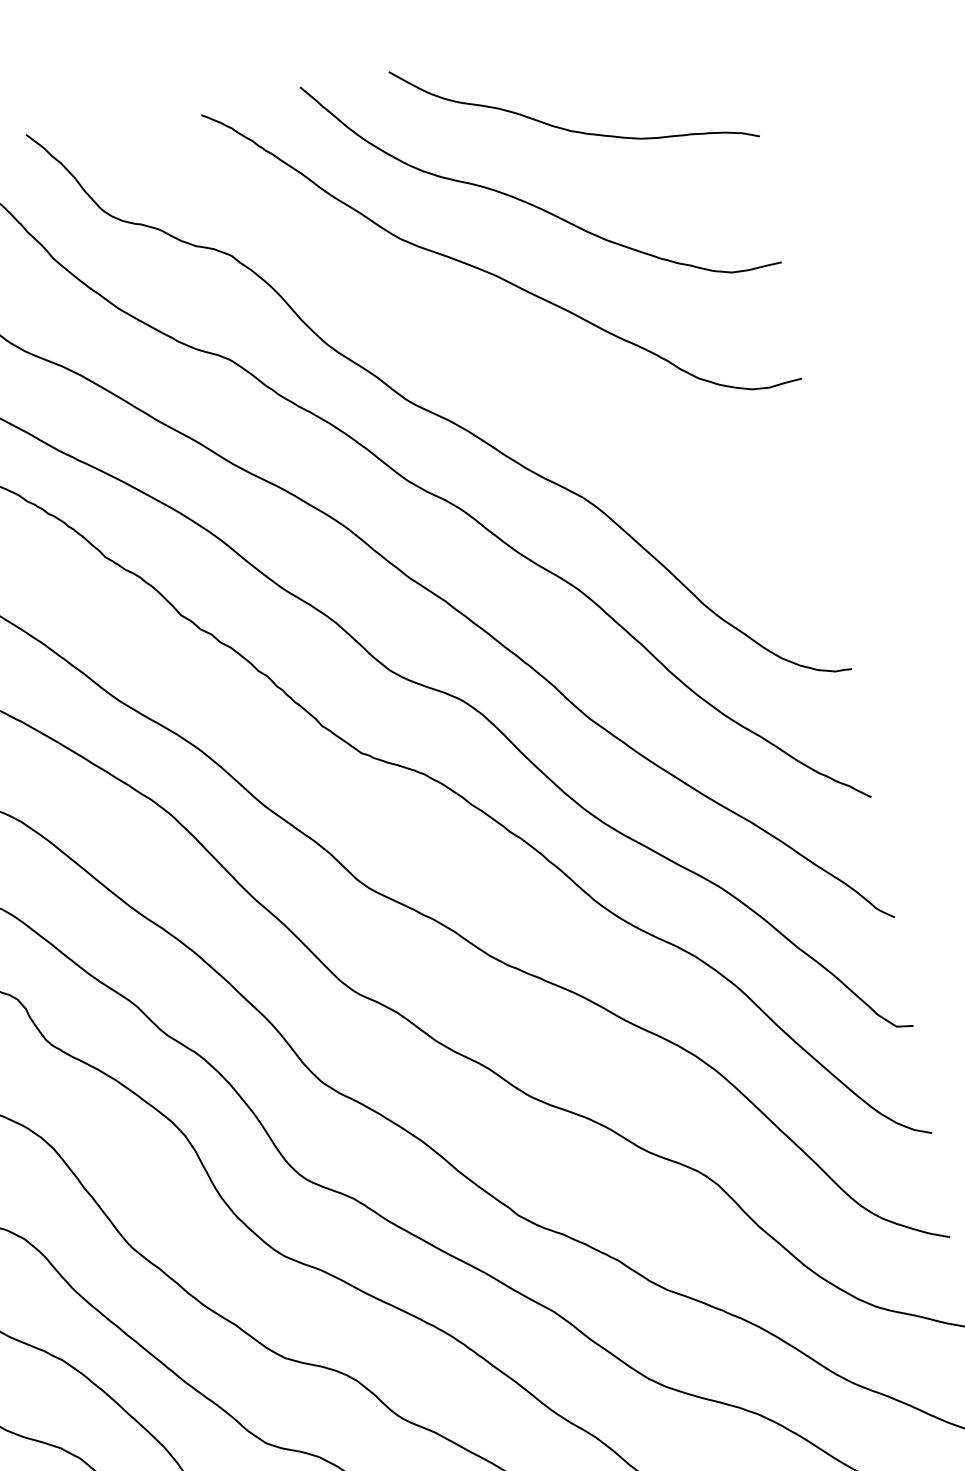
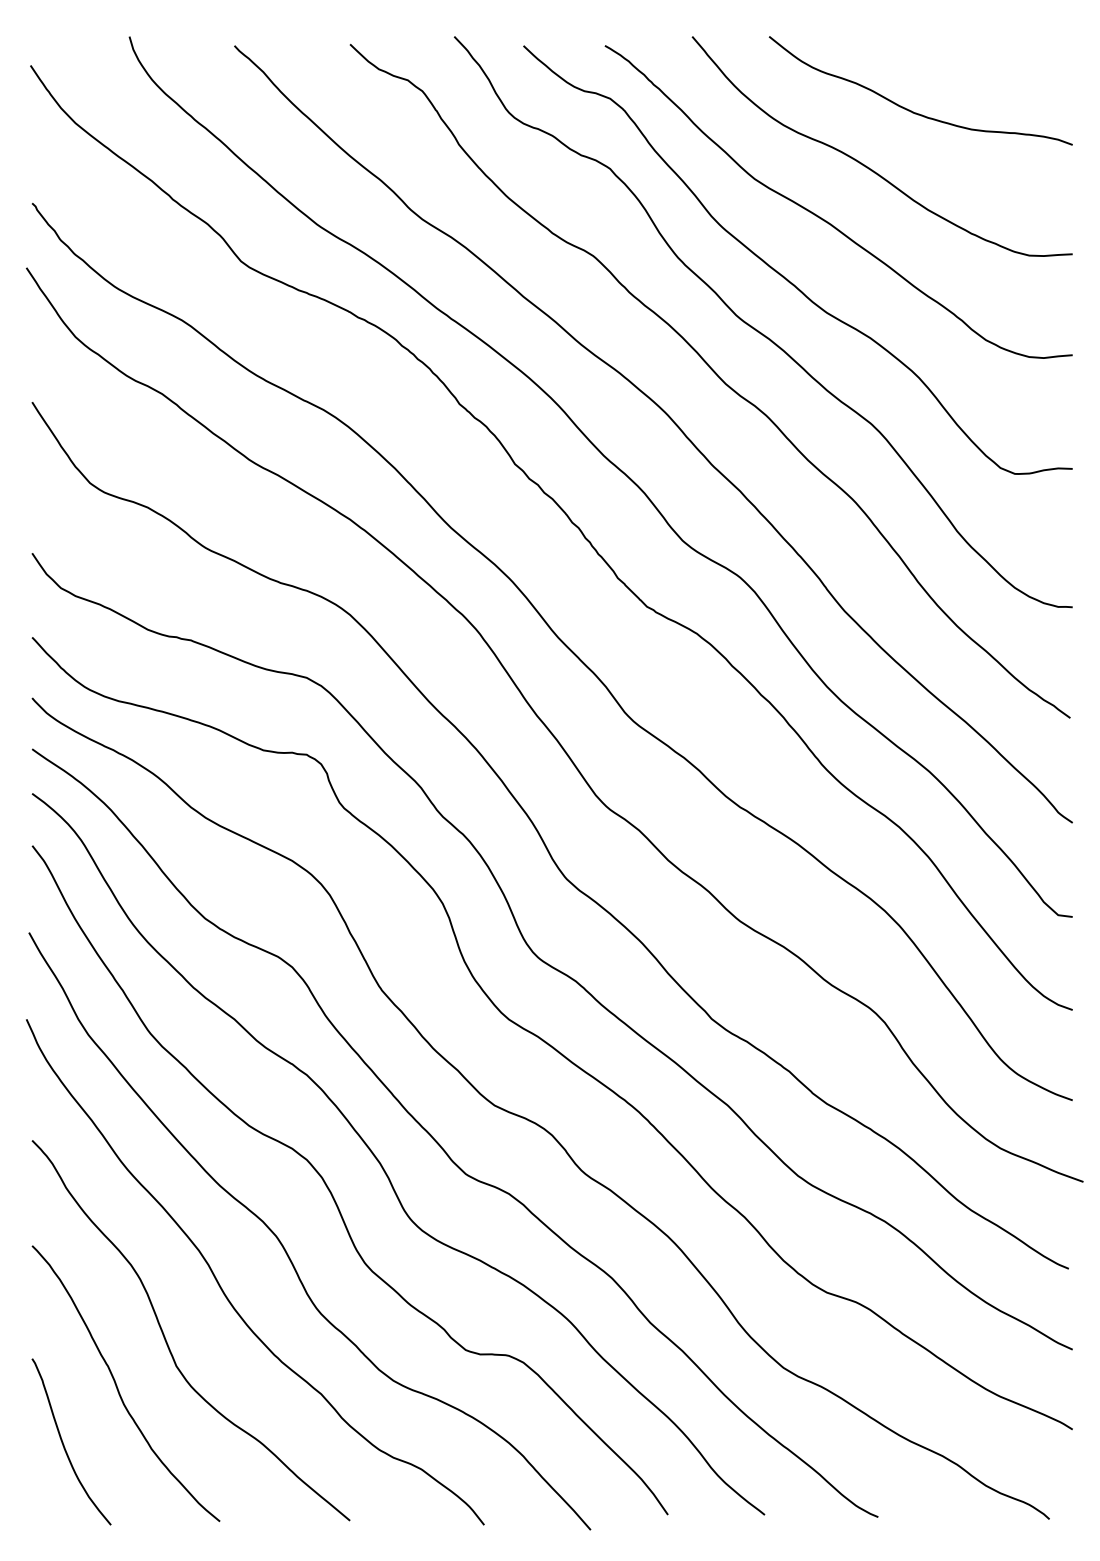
curve: (452, 344) -> (783, 275), added

